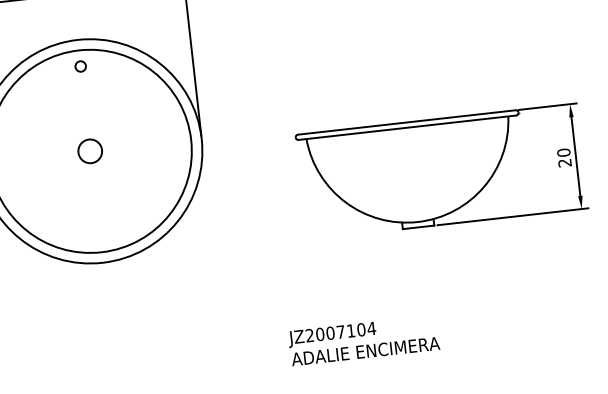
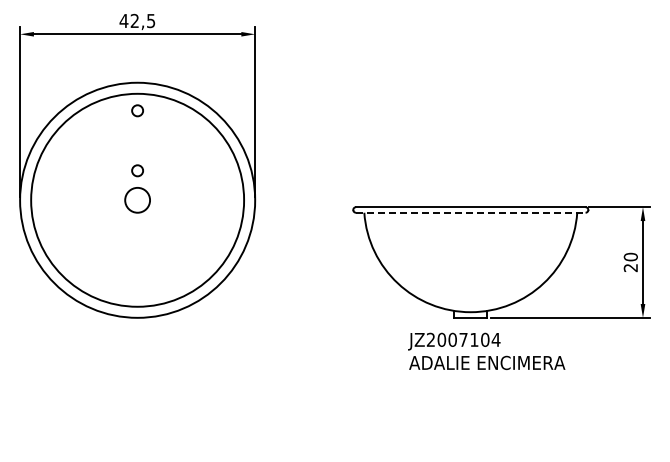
circle: (86, 123) -> (137, 170), added
line: (407, 127) -> (470, 212), solid -> dashed
text: (363, 340) -> (486, 351), moved

